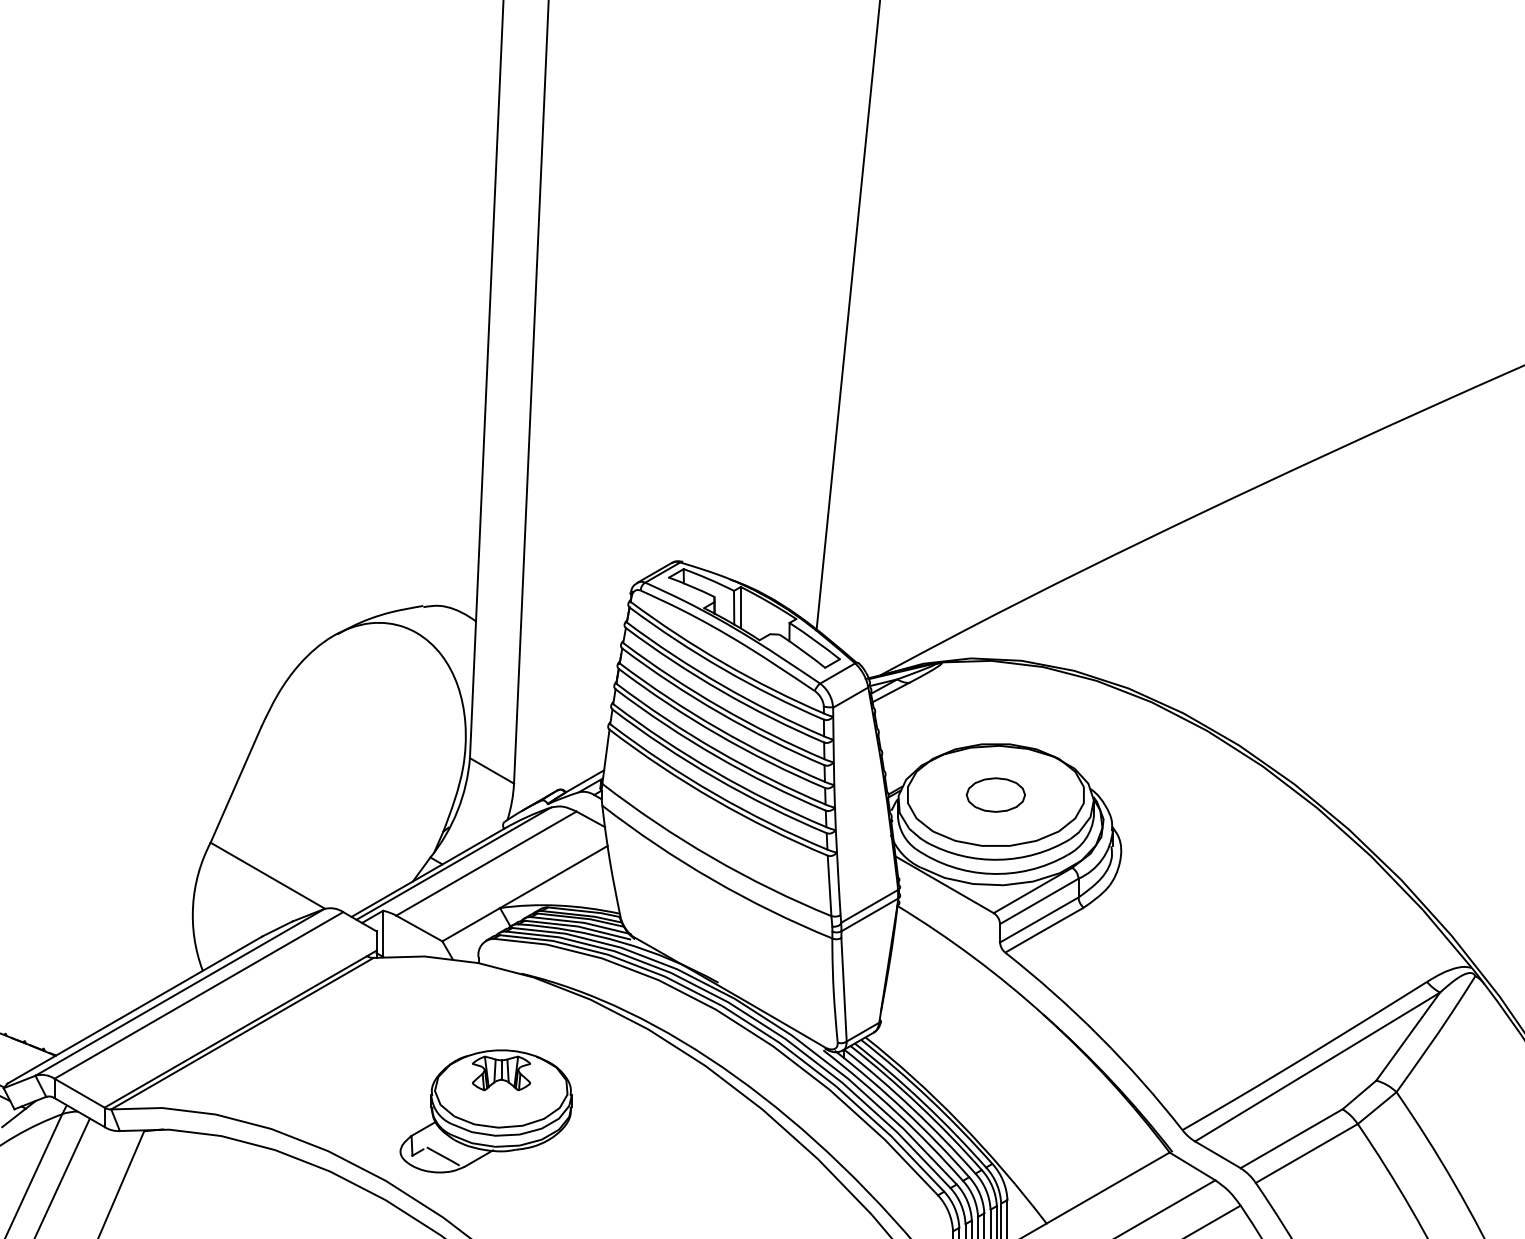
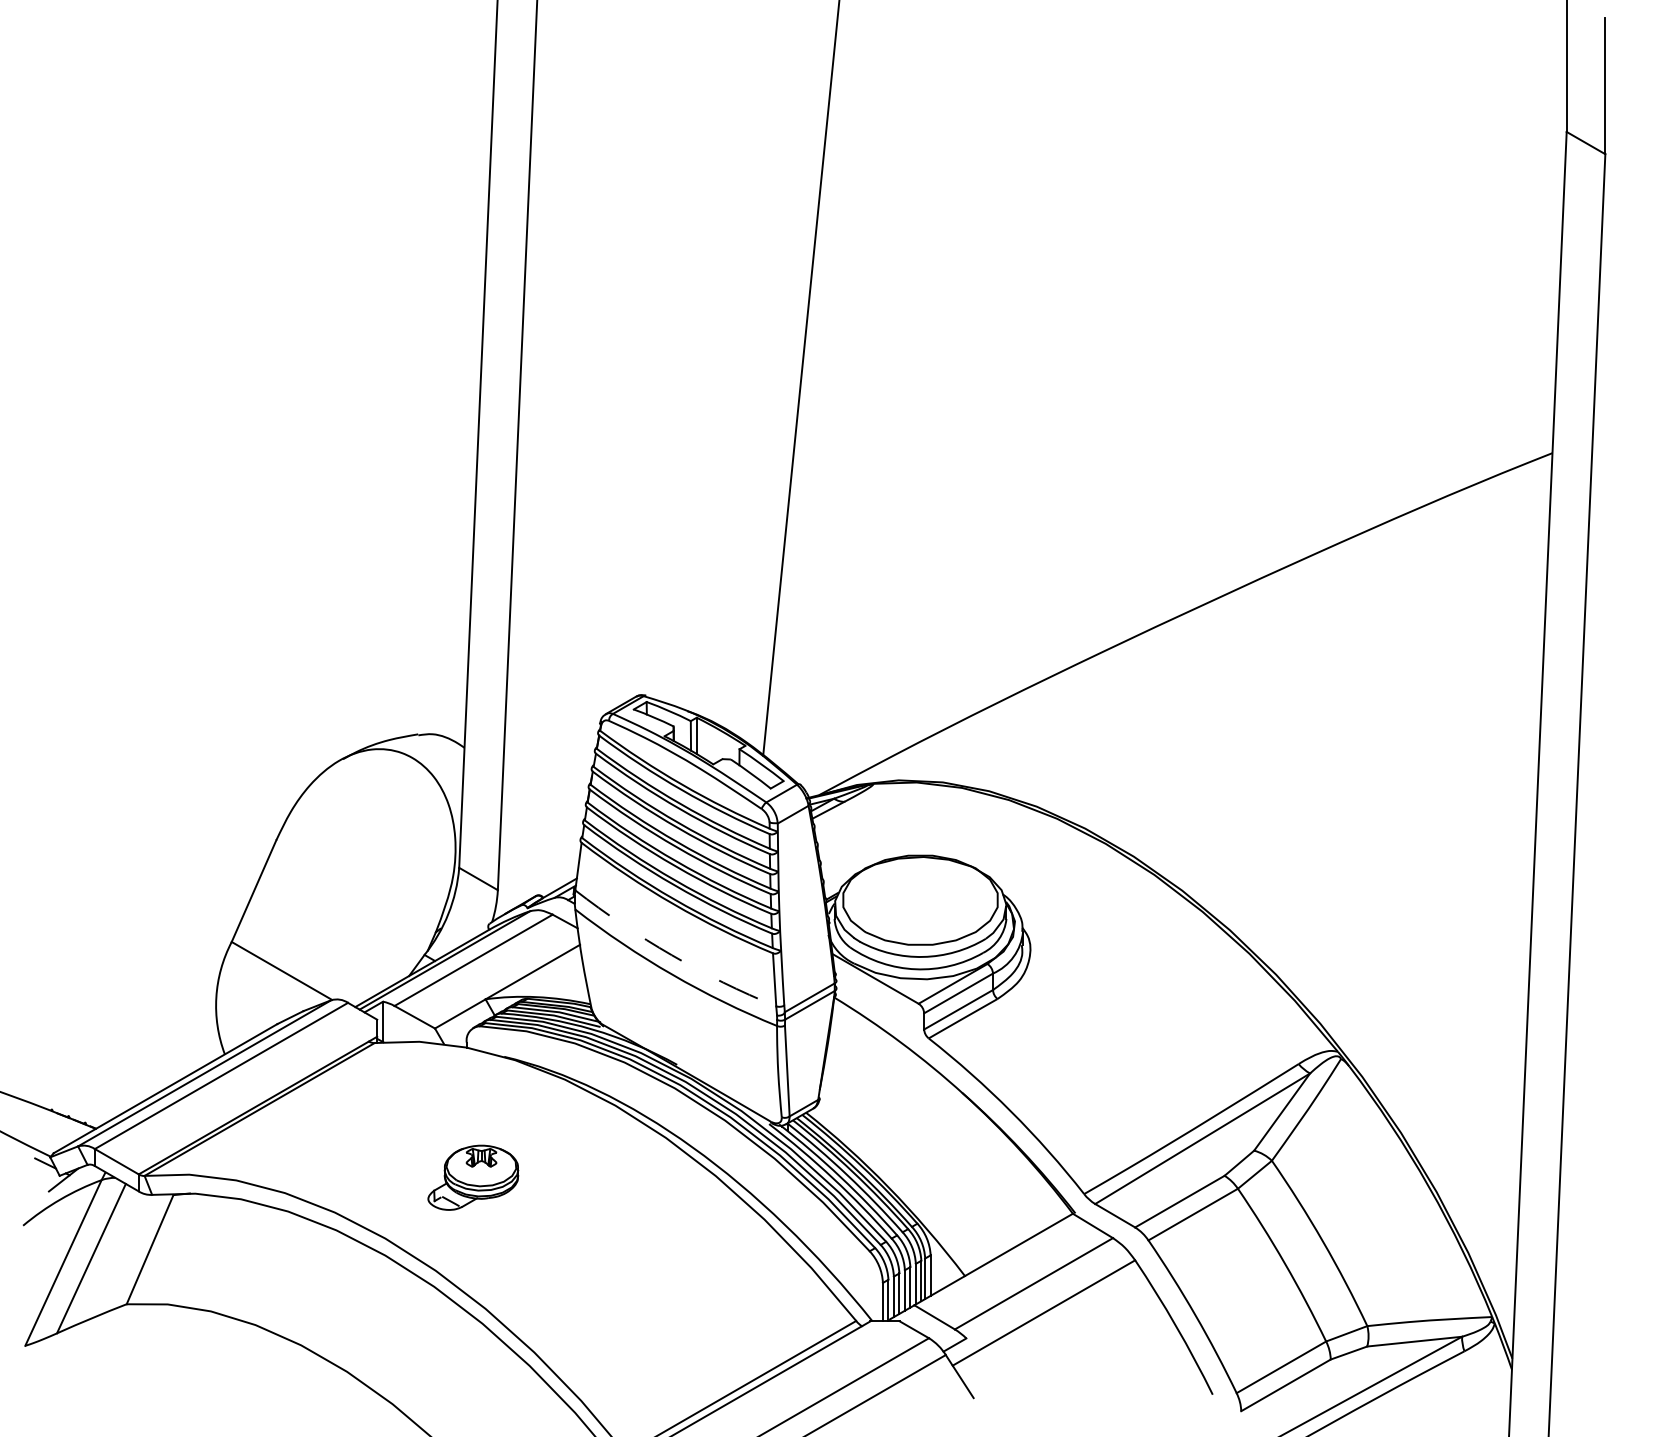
part: (995, 794) -> (920, 899), removed
arc: (711, 858) -> (671, 955), solid -> dashed
part: (486, 1111) -> (473, 1177), size x0.6

